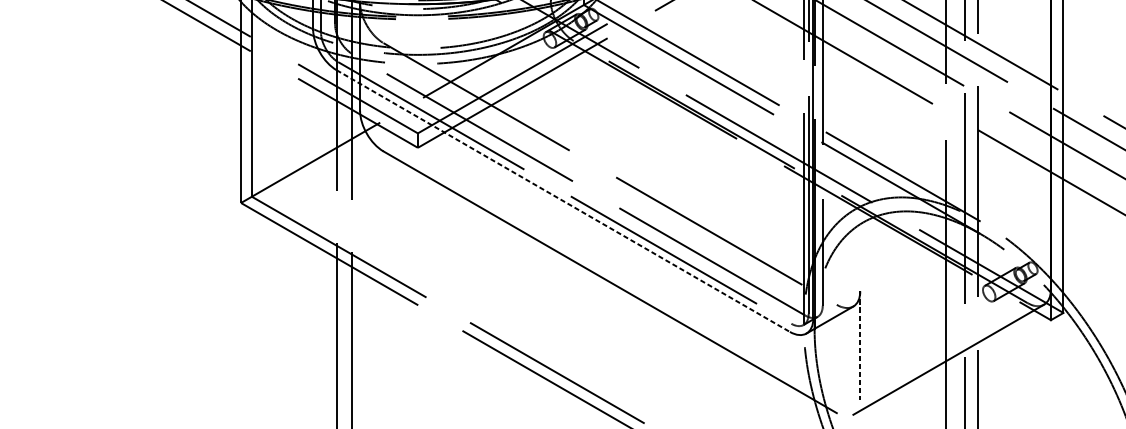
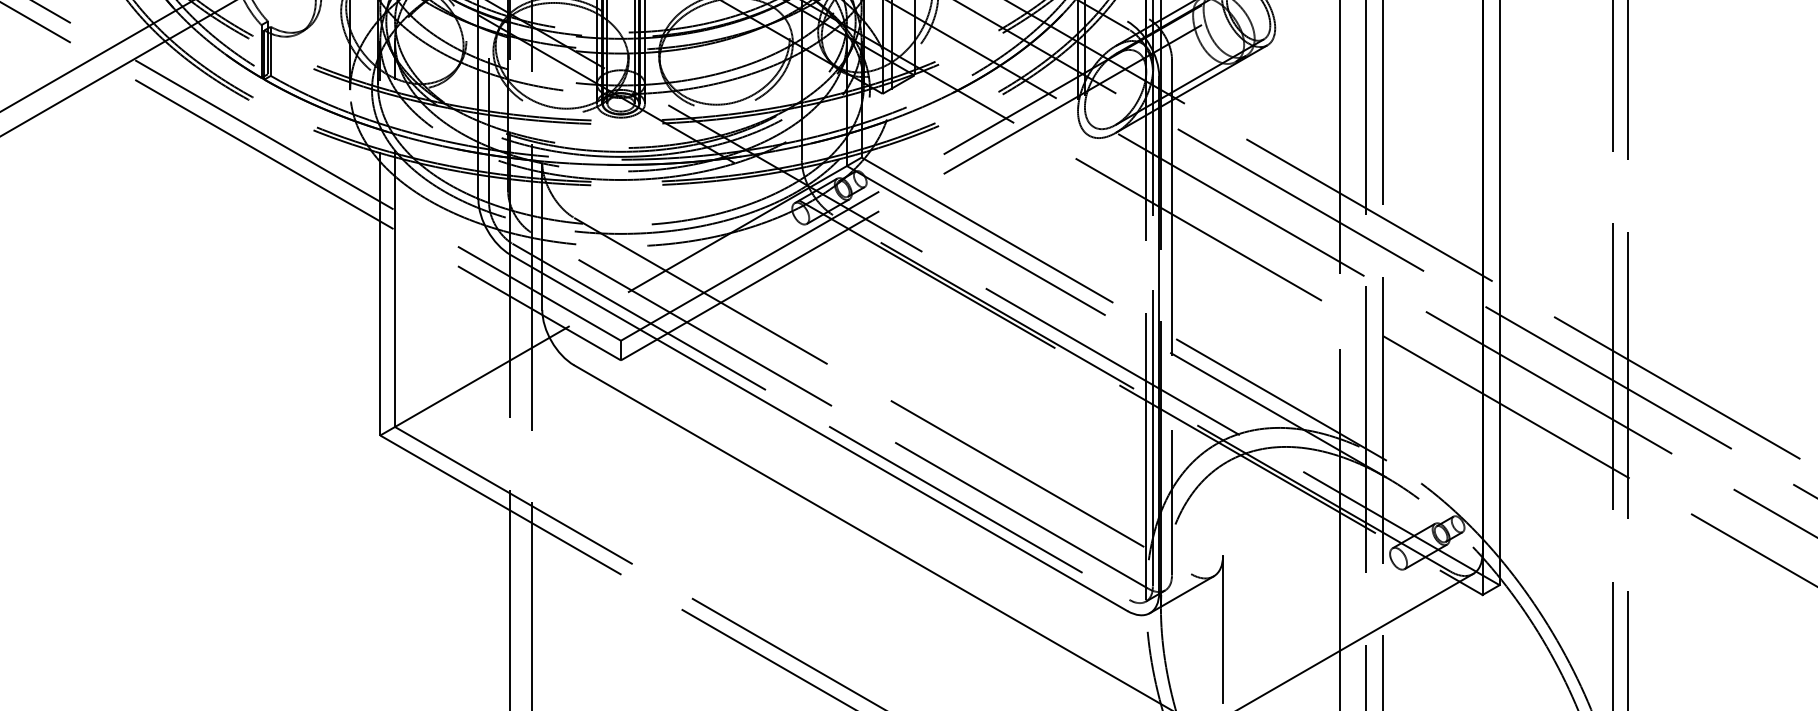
line: (563, 201) -> (819, 433), dashed -> solid
line: (860, 345) -> (1223, 629), dashed -> solid

